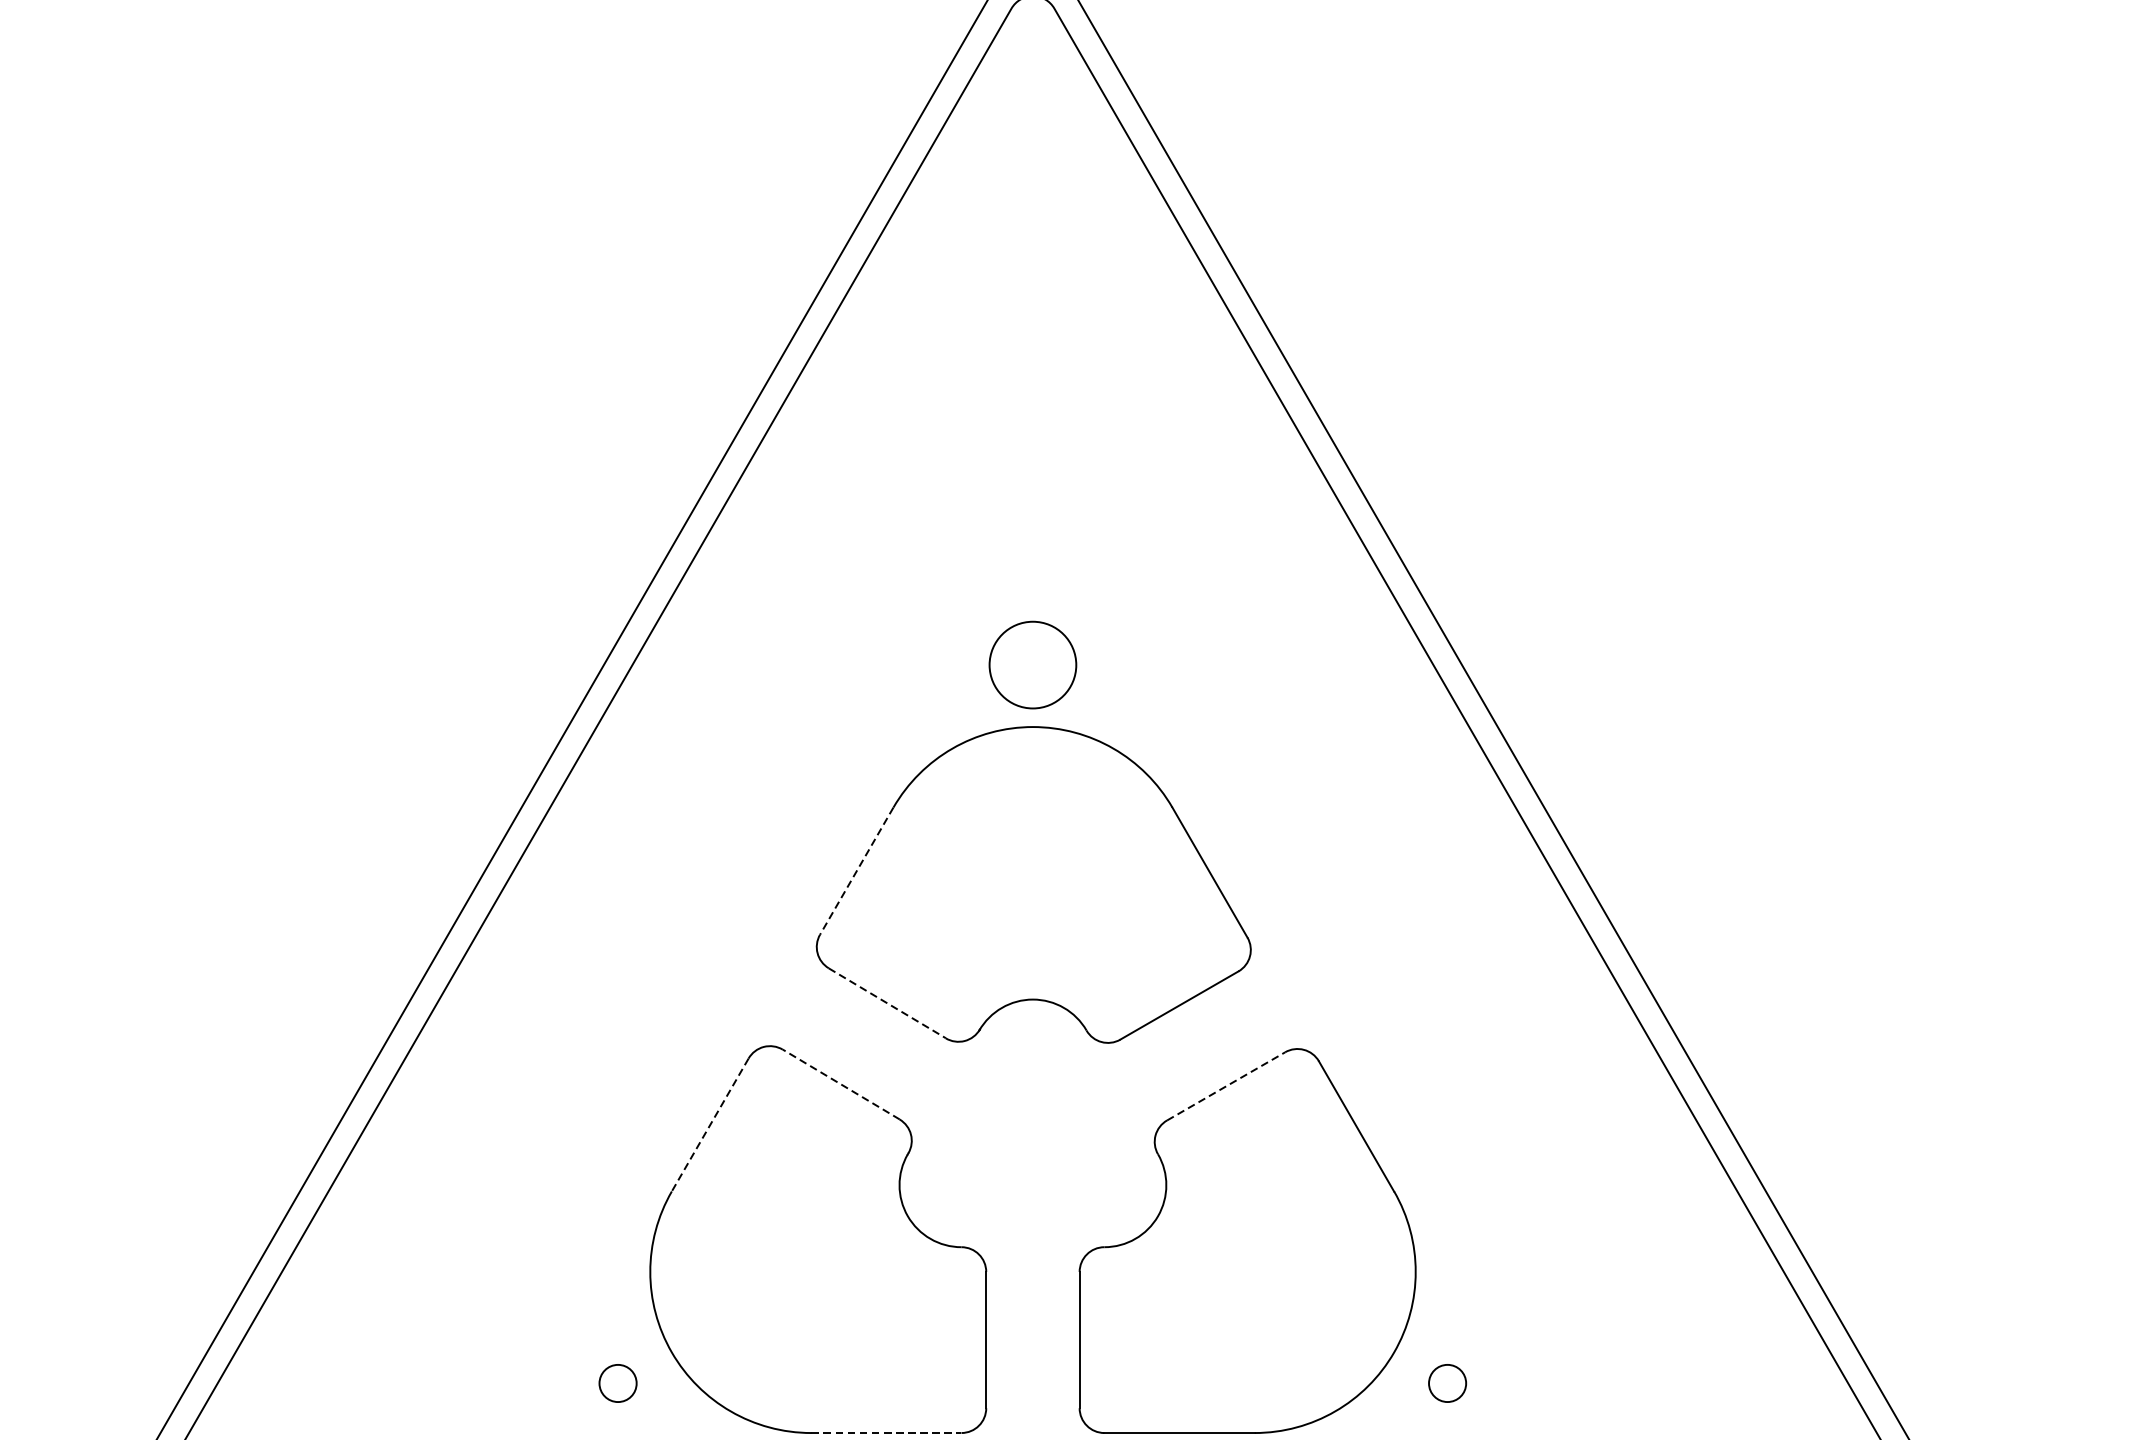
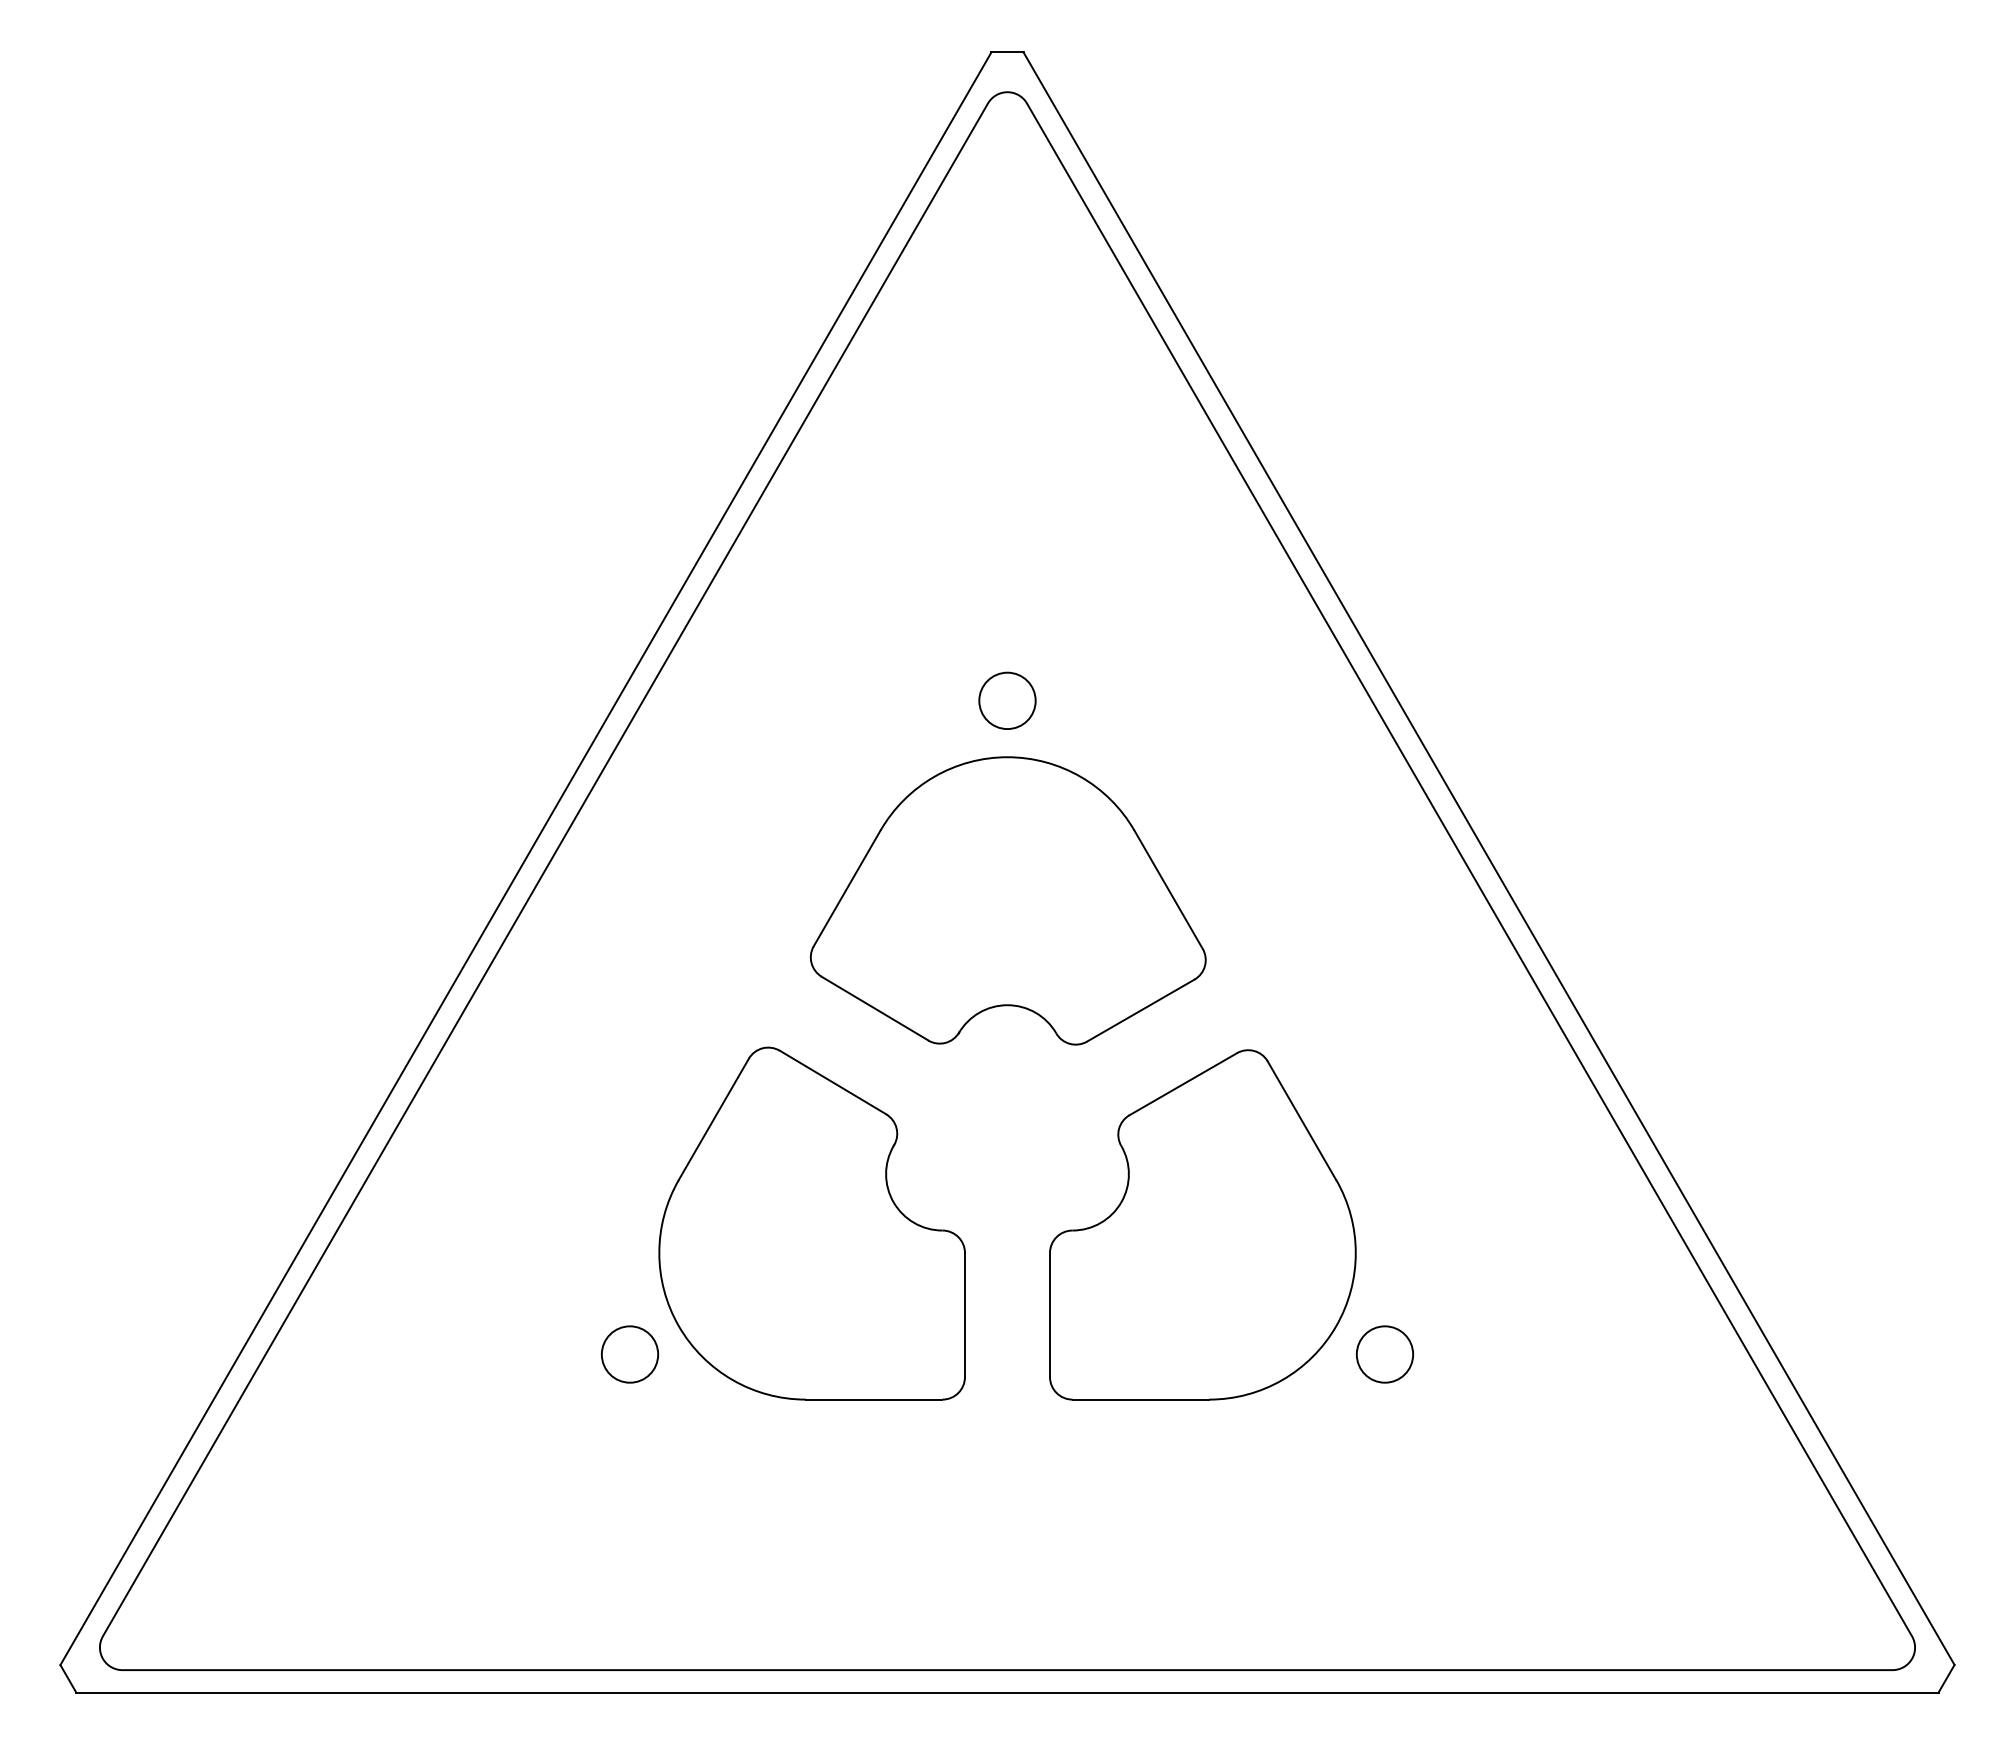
circle: (1032, 664) -> (1007, 700), size x0.71
line: (857, 871) -> (847, 888), dashed -> solid
line: (887, 1003) -> (875, 1008), dashed -> solid
line: (841, 1084) -> (833, 1082), dashed -> solid
line: (1226, 1085) -> (1183, 1083), dashed -> solid
line: (709, 1125) -> (713, 1119), dashed -> solid
circle: (617, 1383) -> (629, 1354), size x1.67
circle: (1447, 1383) -> (1384, 1354), size x1.67
line: (886, 1432) -> (874, 1399), dashed -> solid

